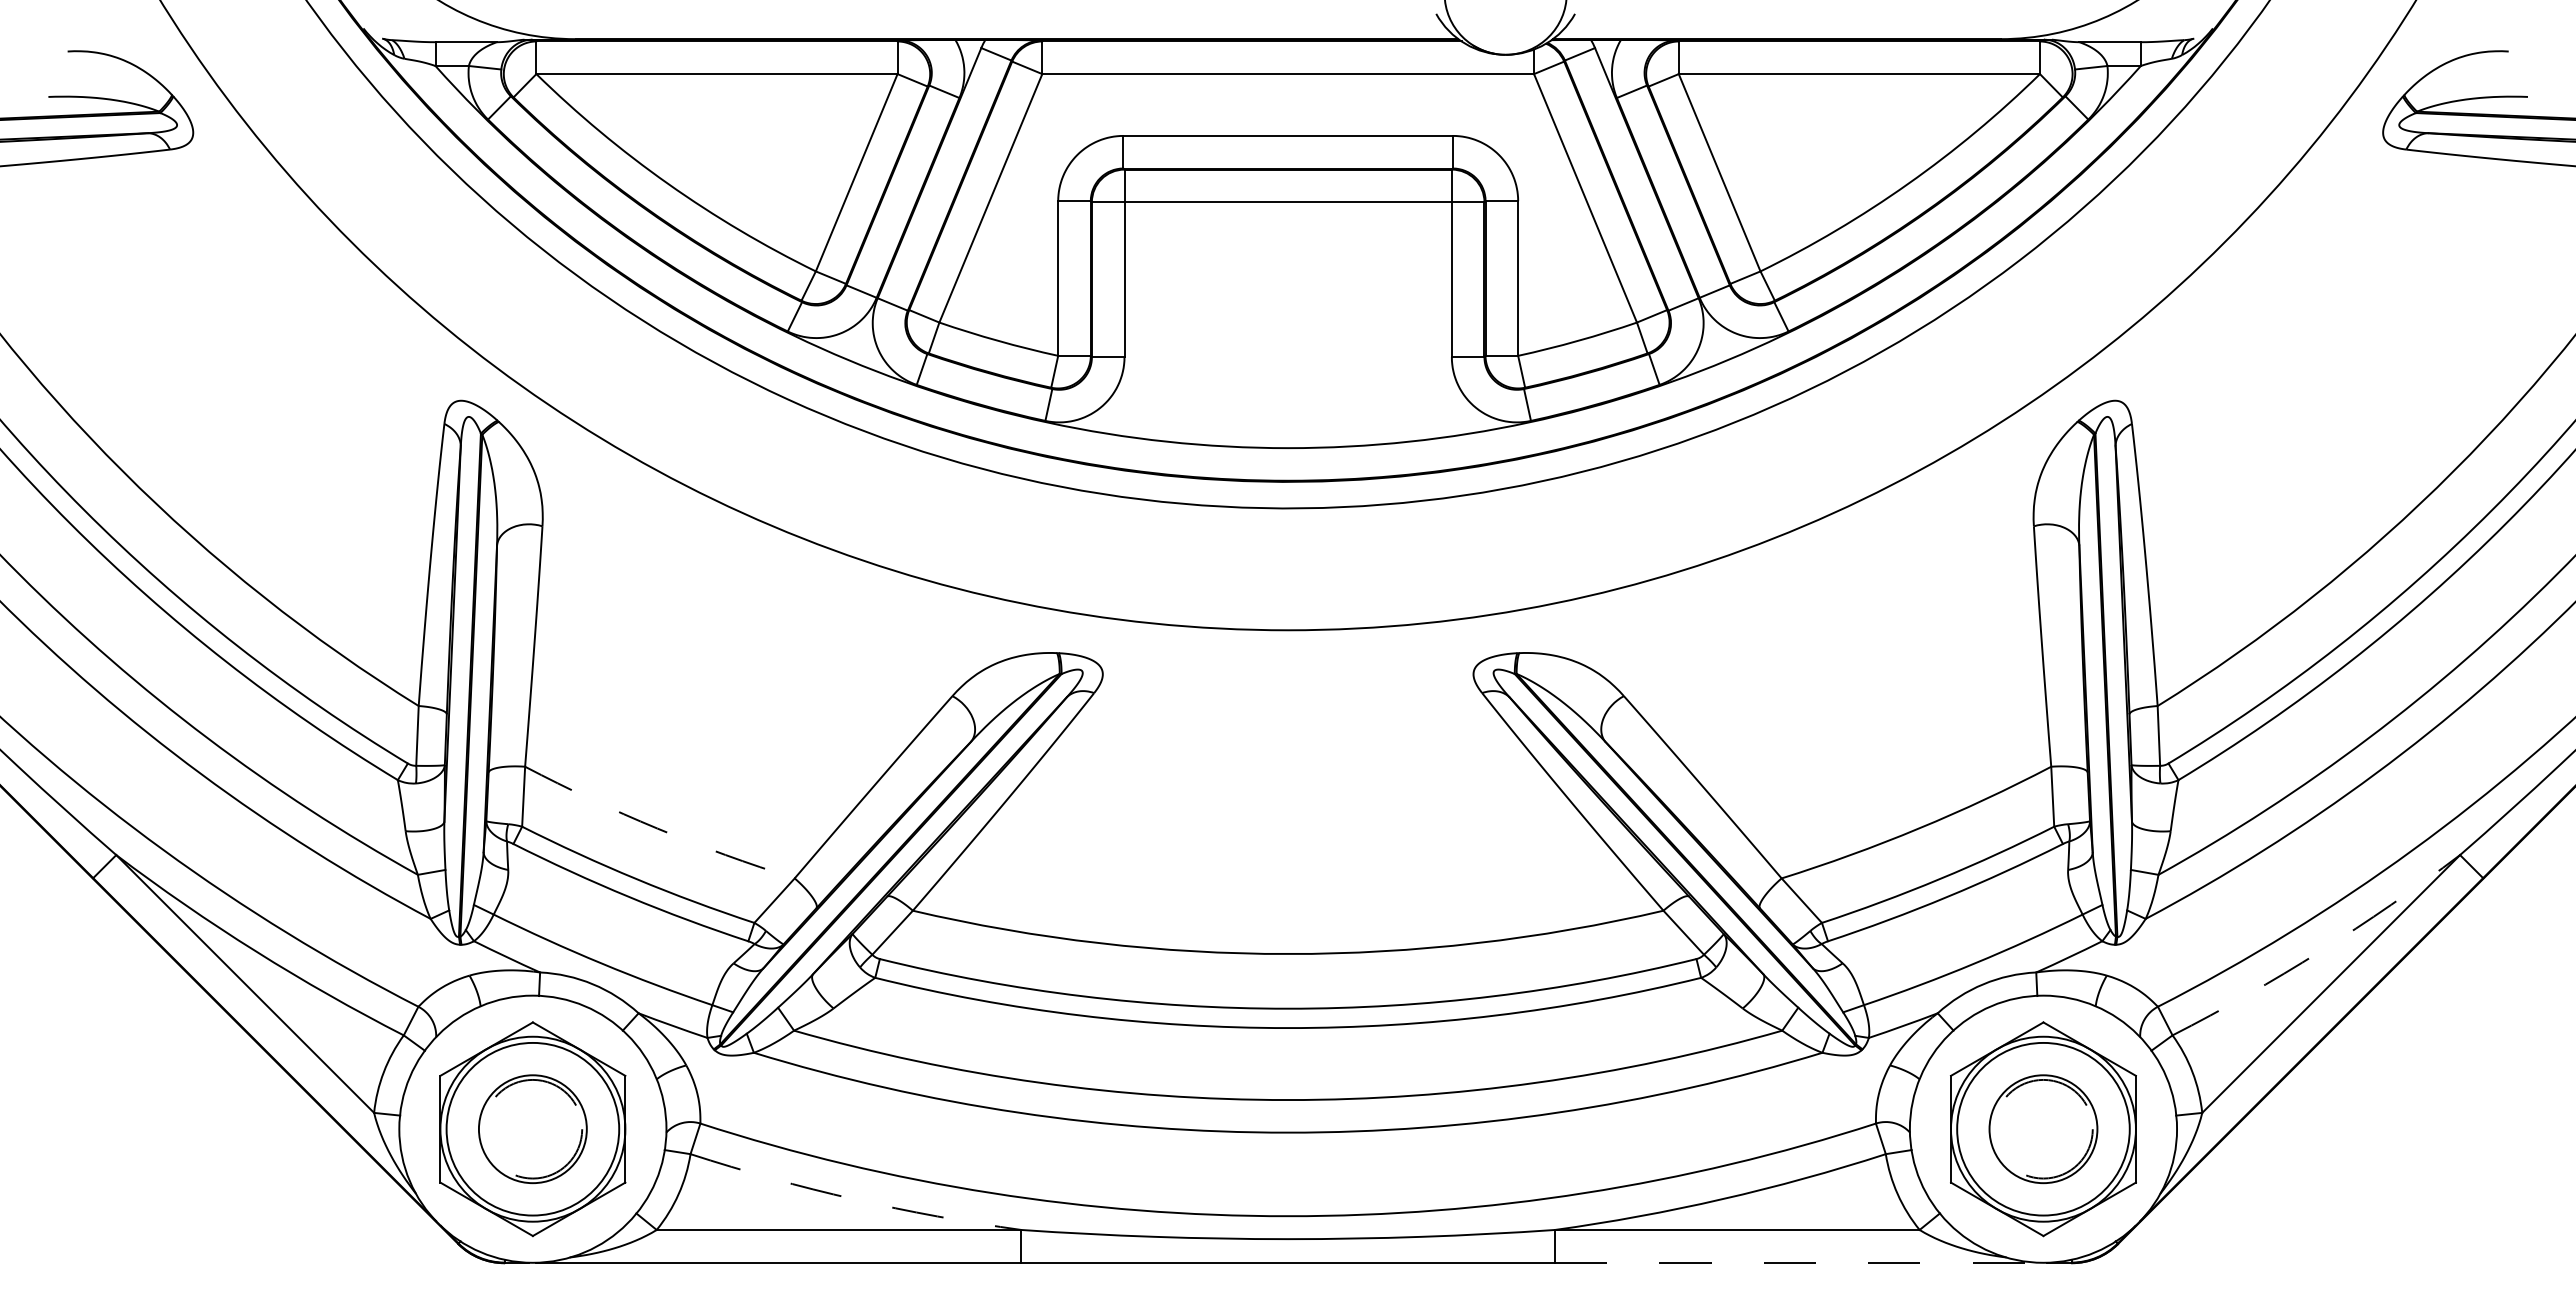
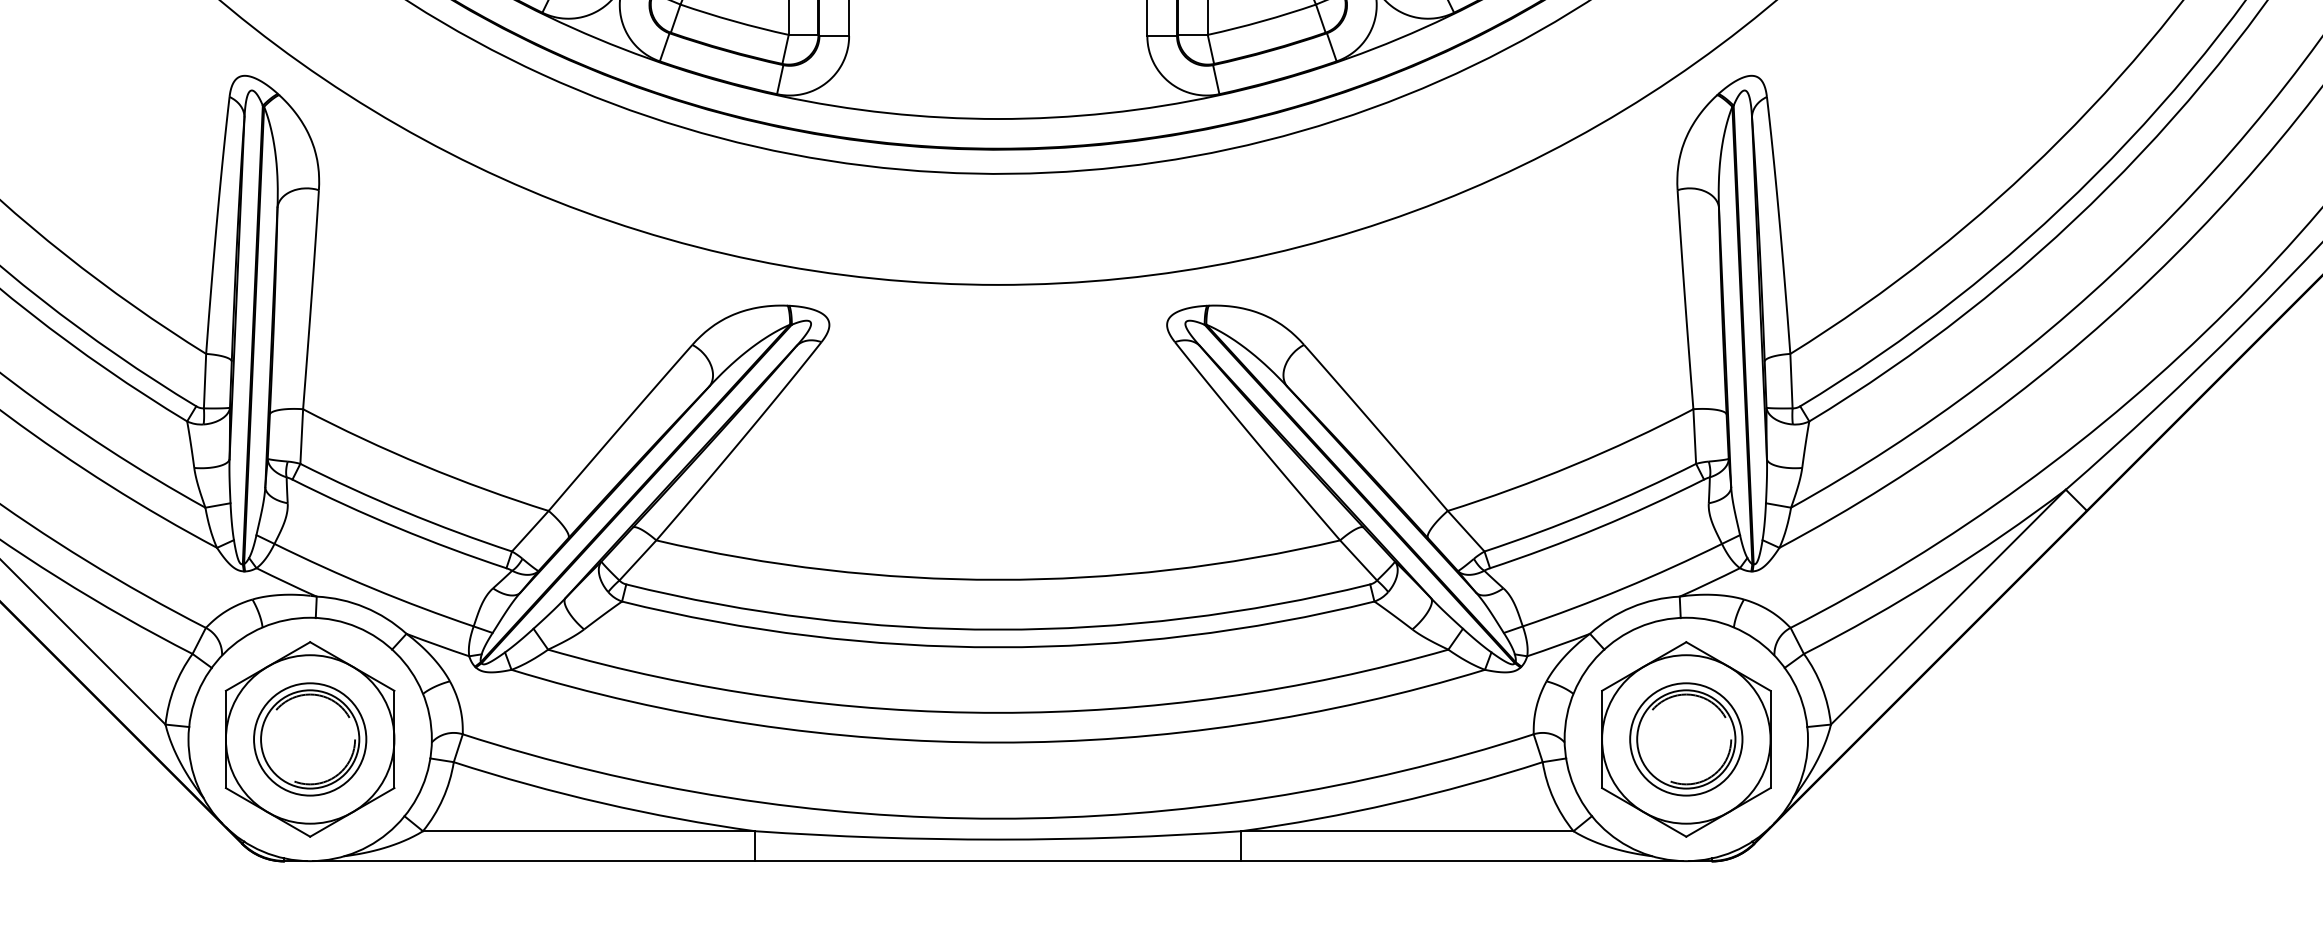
arc: (657, 828) -> (423, 465), dashed -> solid
arc: (2320, 951) -> (1938, 577), dashed -> solid
circle: (532, 1128) -> (309, 738), size x0.71
circle: (2043, 1128) -> (1686, 738), size x0.71
arc: (854, 1199) -> (603, 803), dashed -> solid
line: (1798, 1262) -> (1463, 860), dashed -> solid

